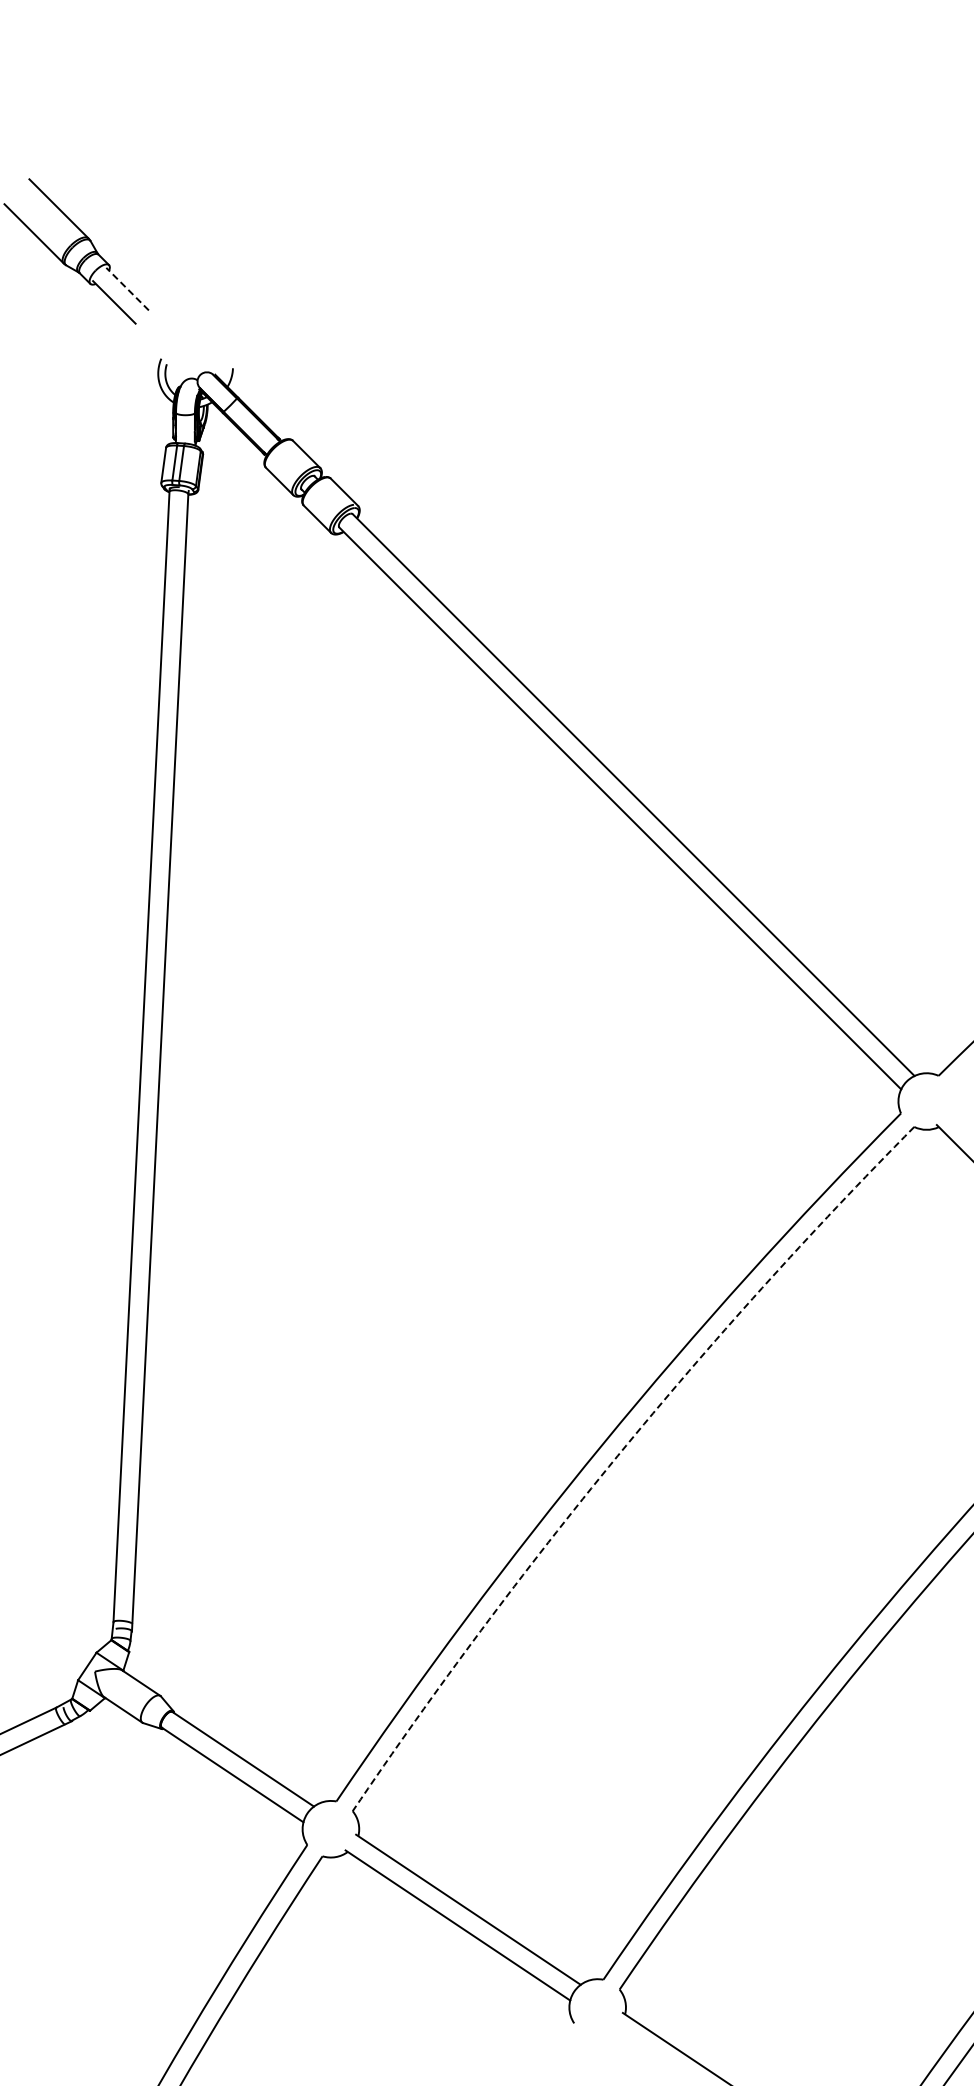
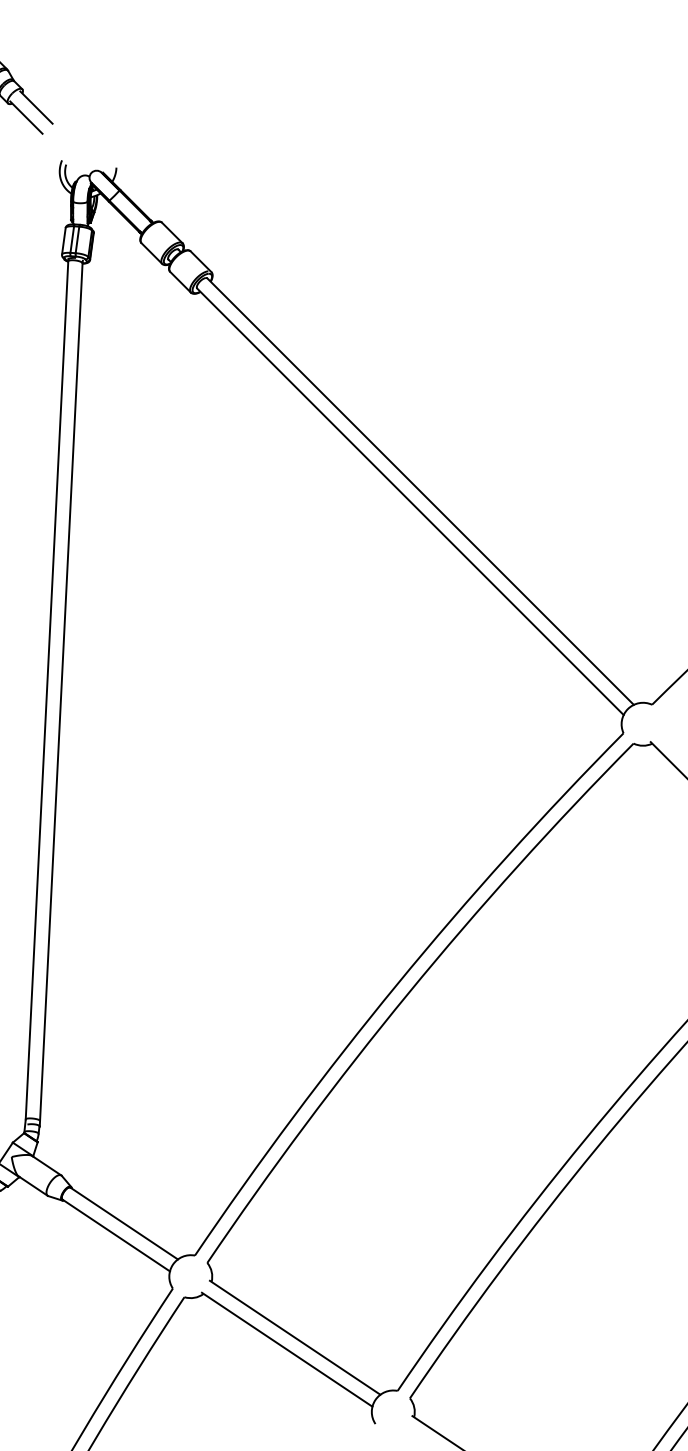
line: (127, 288) -> (36, 107), dashed -> solid
arc: (617, 1456) -> (408, 993), dashed -> solid

